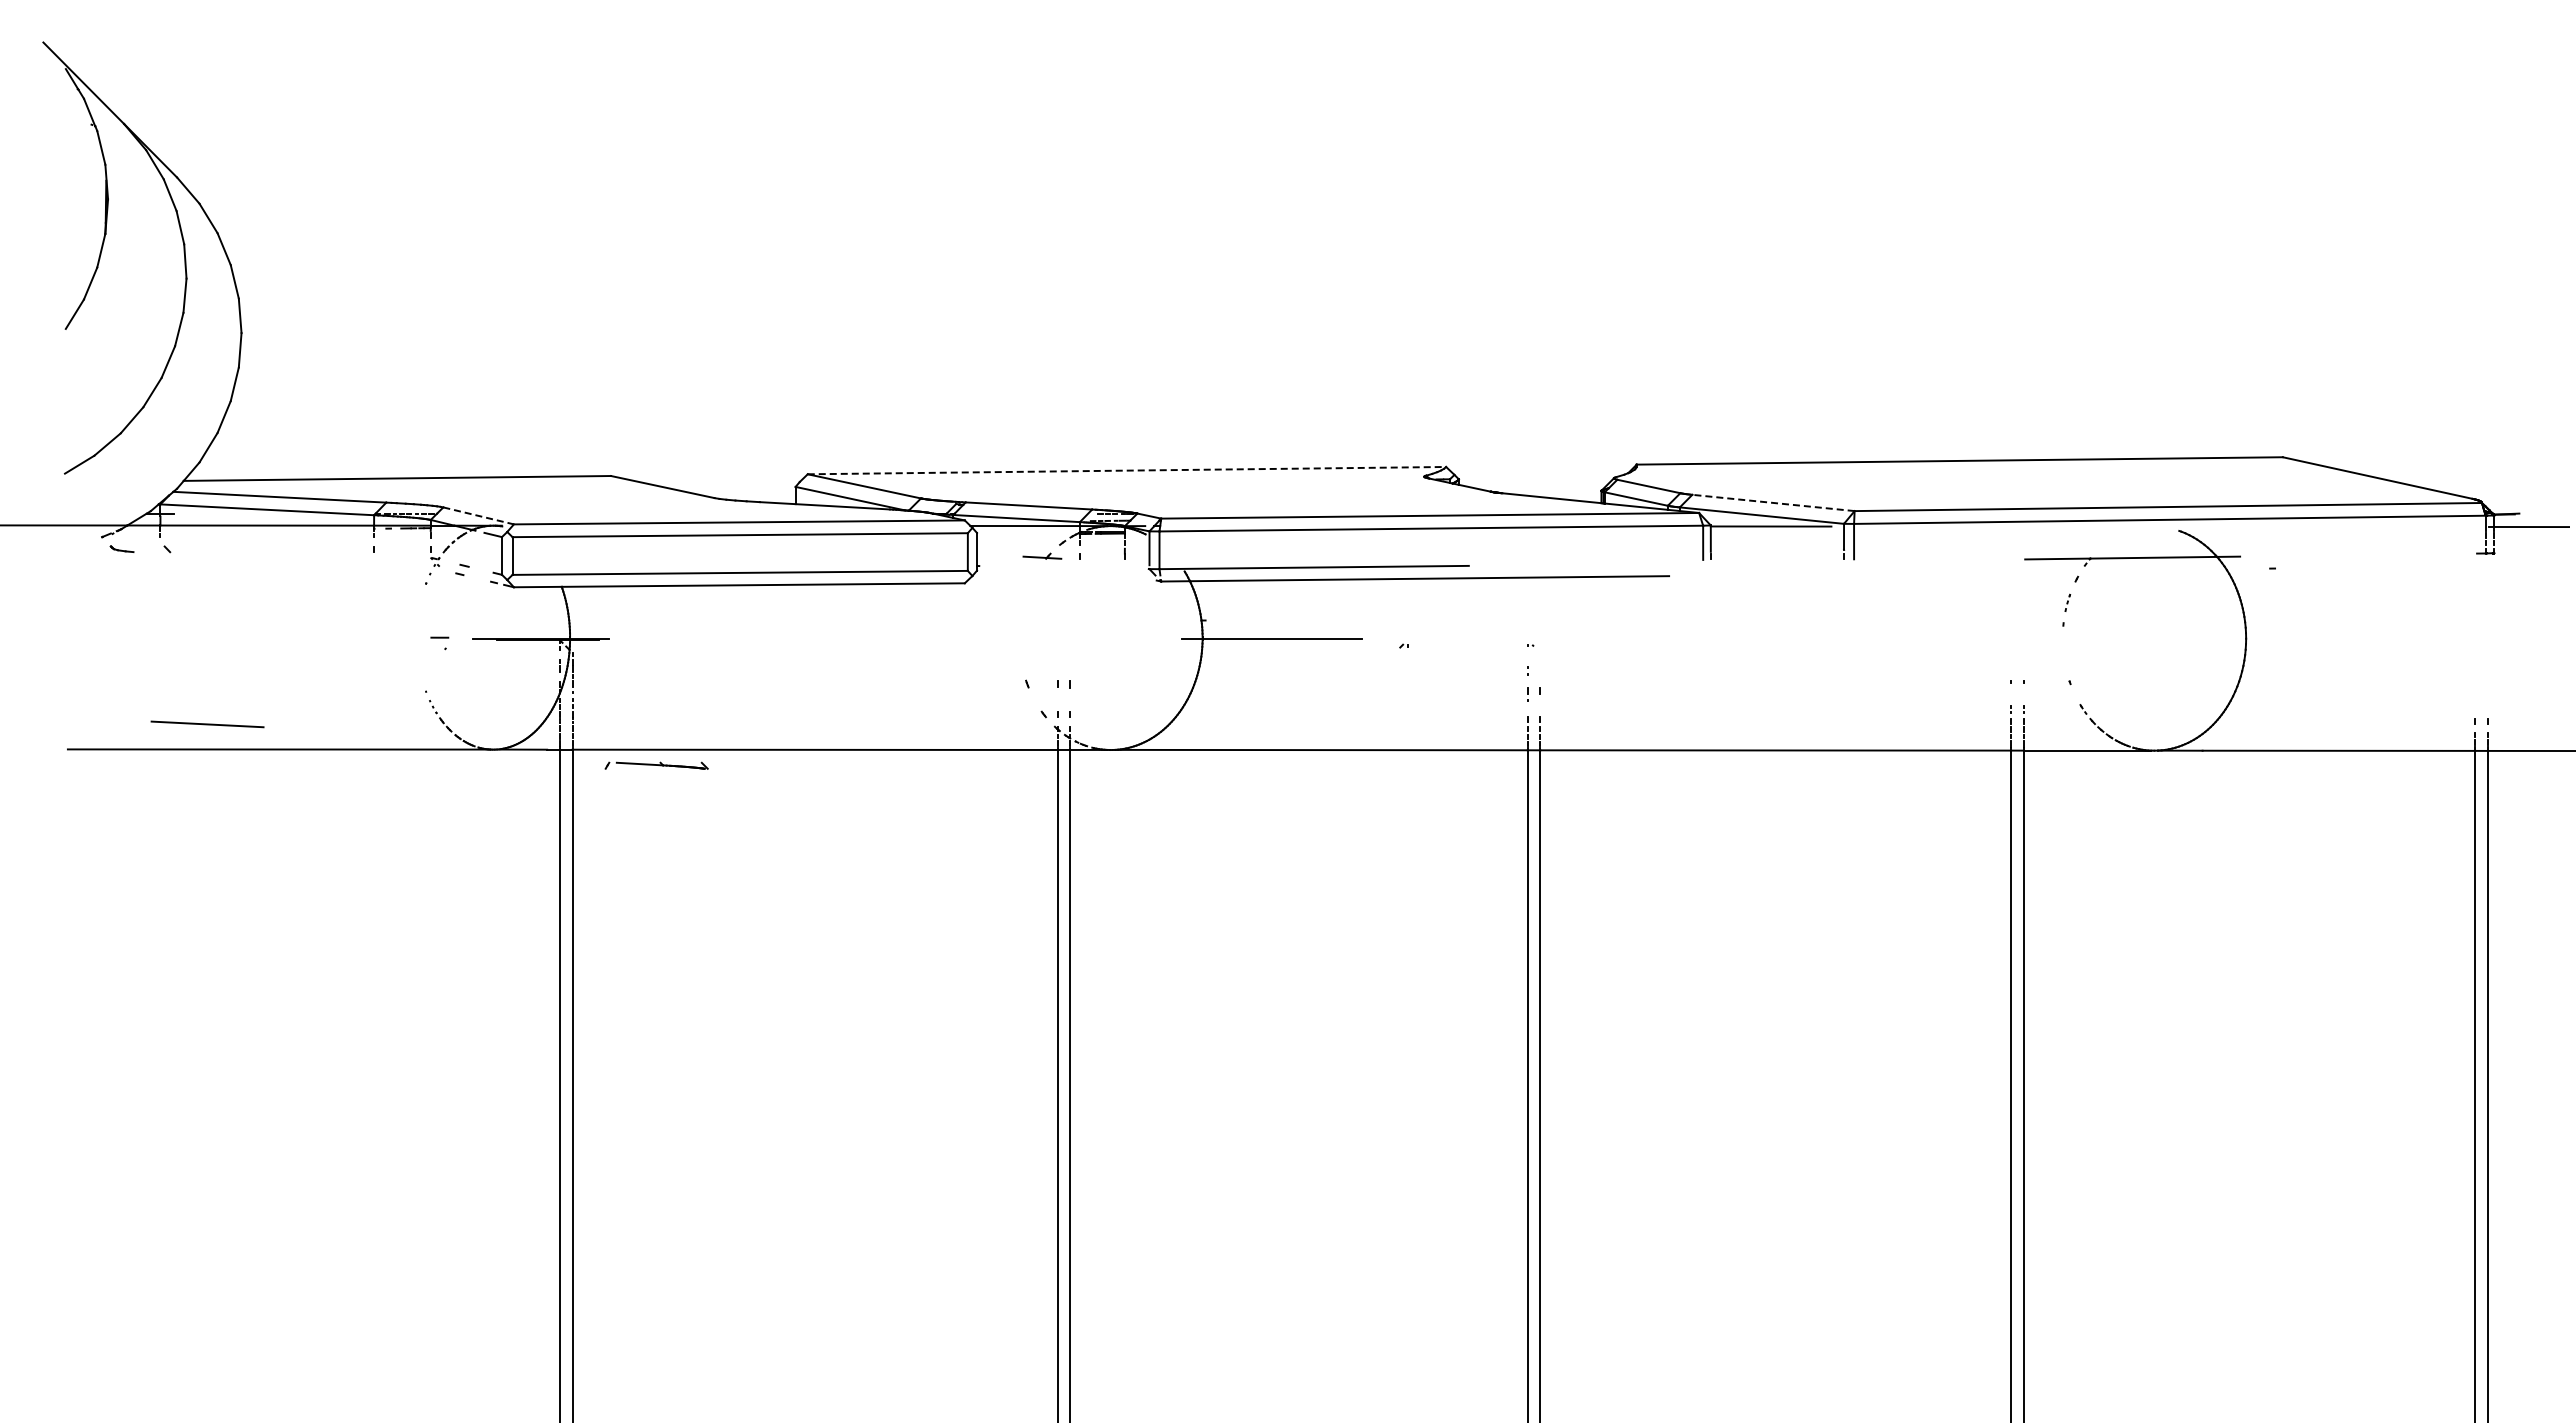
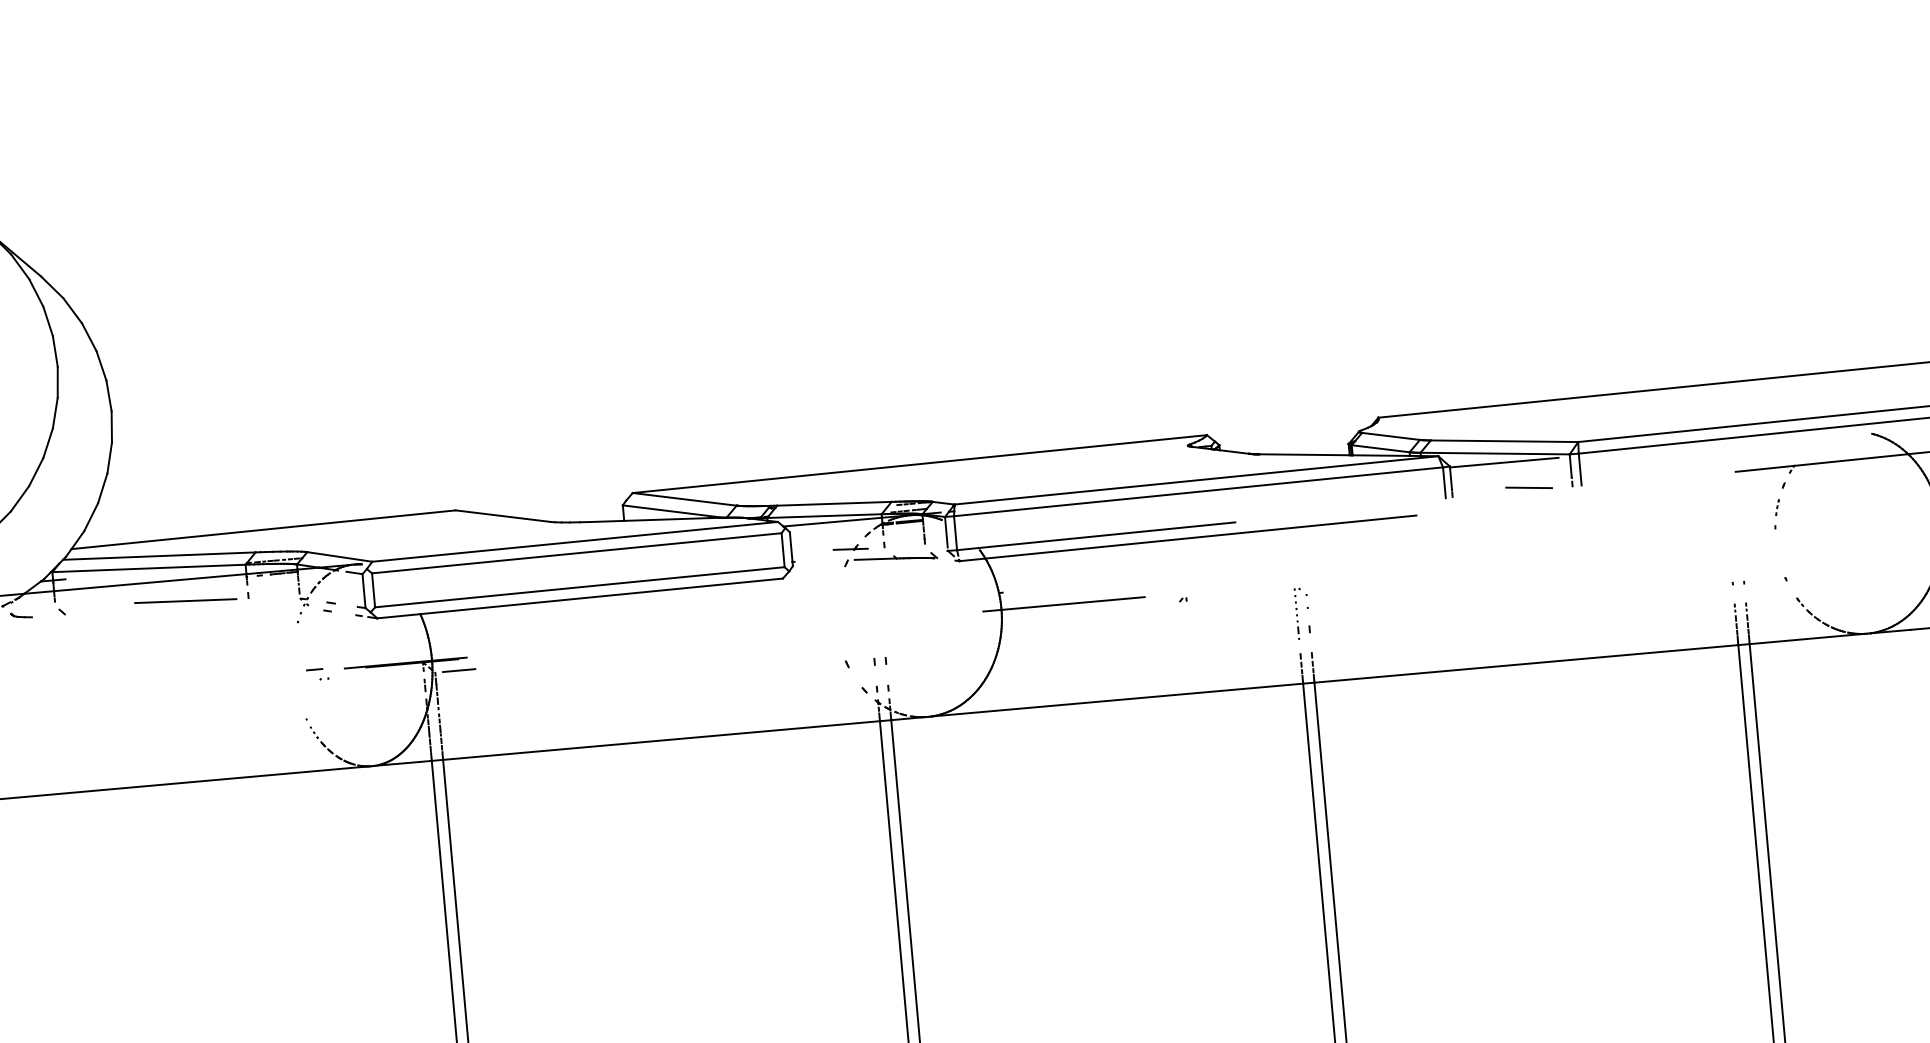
line: (1127, 470) -> (920, 463), dashed -> solid
line: (1773, 502) -> (1504, 440), dashed -> solid
line: (479, 516) -> (340, 557), dashed -> solid
line: (1795, 556) -> (1528, 487), added
line: (598, 652) -> (458, 670), added
line: (207, 724) -> (185, 601), moved
part: (656, 765) -> (890, 559), moved

